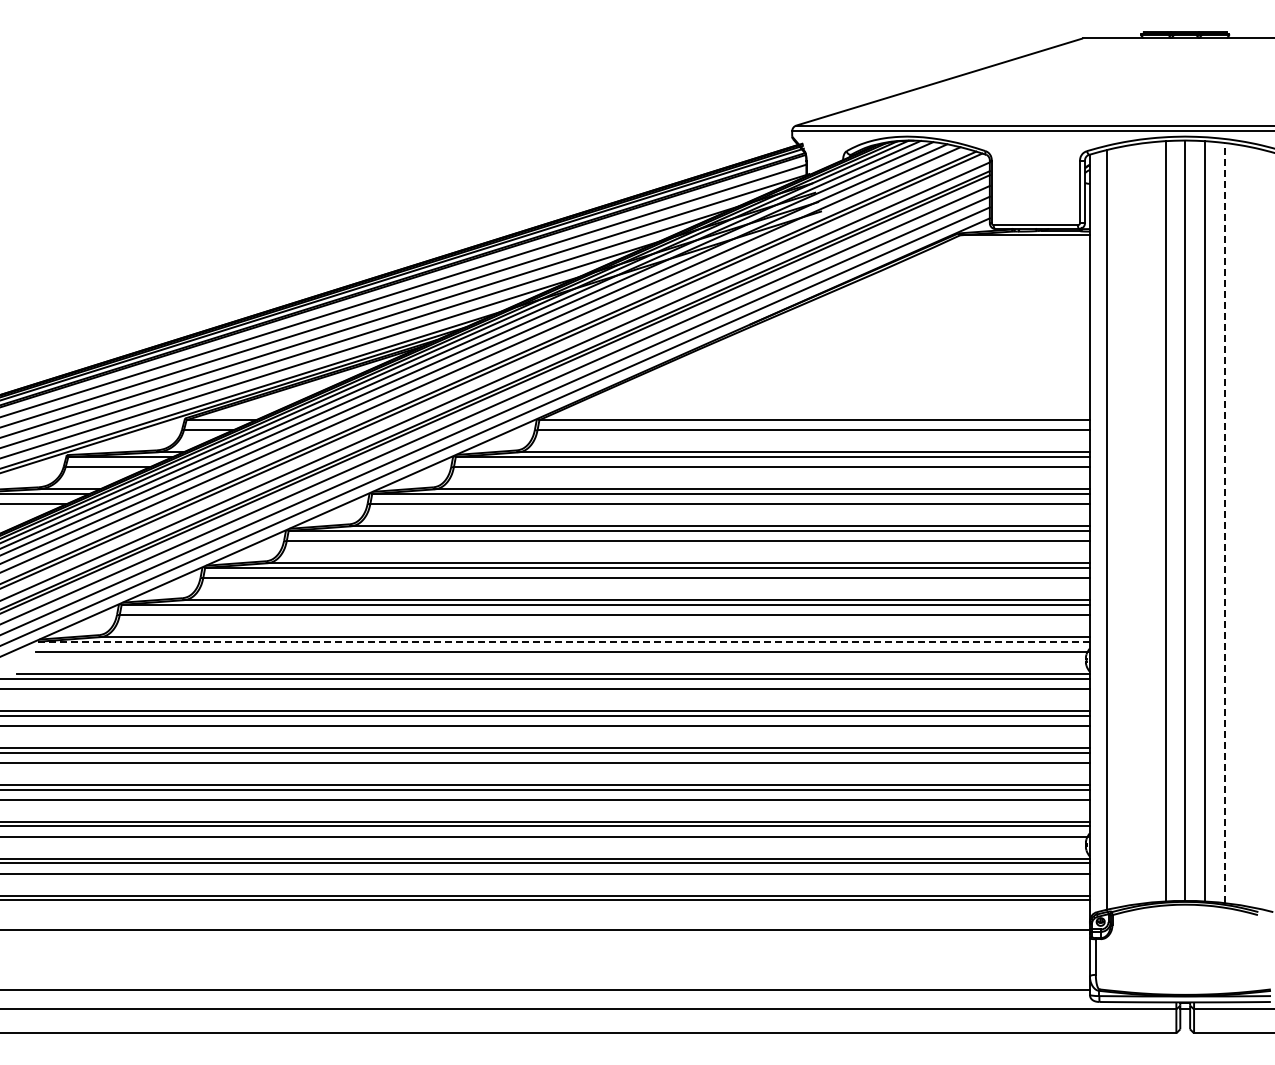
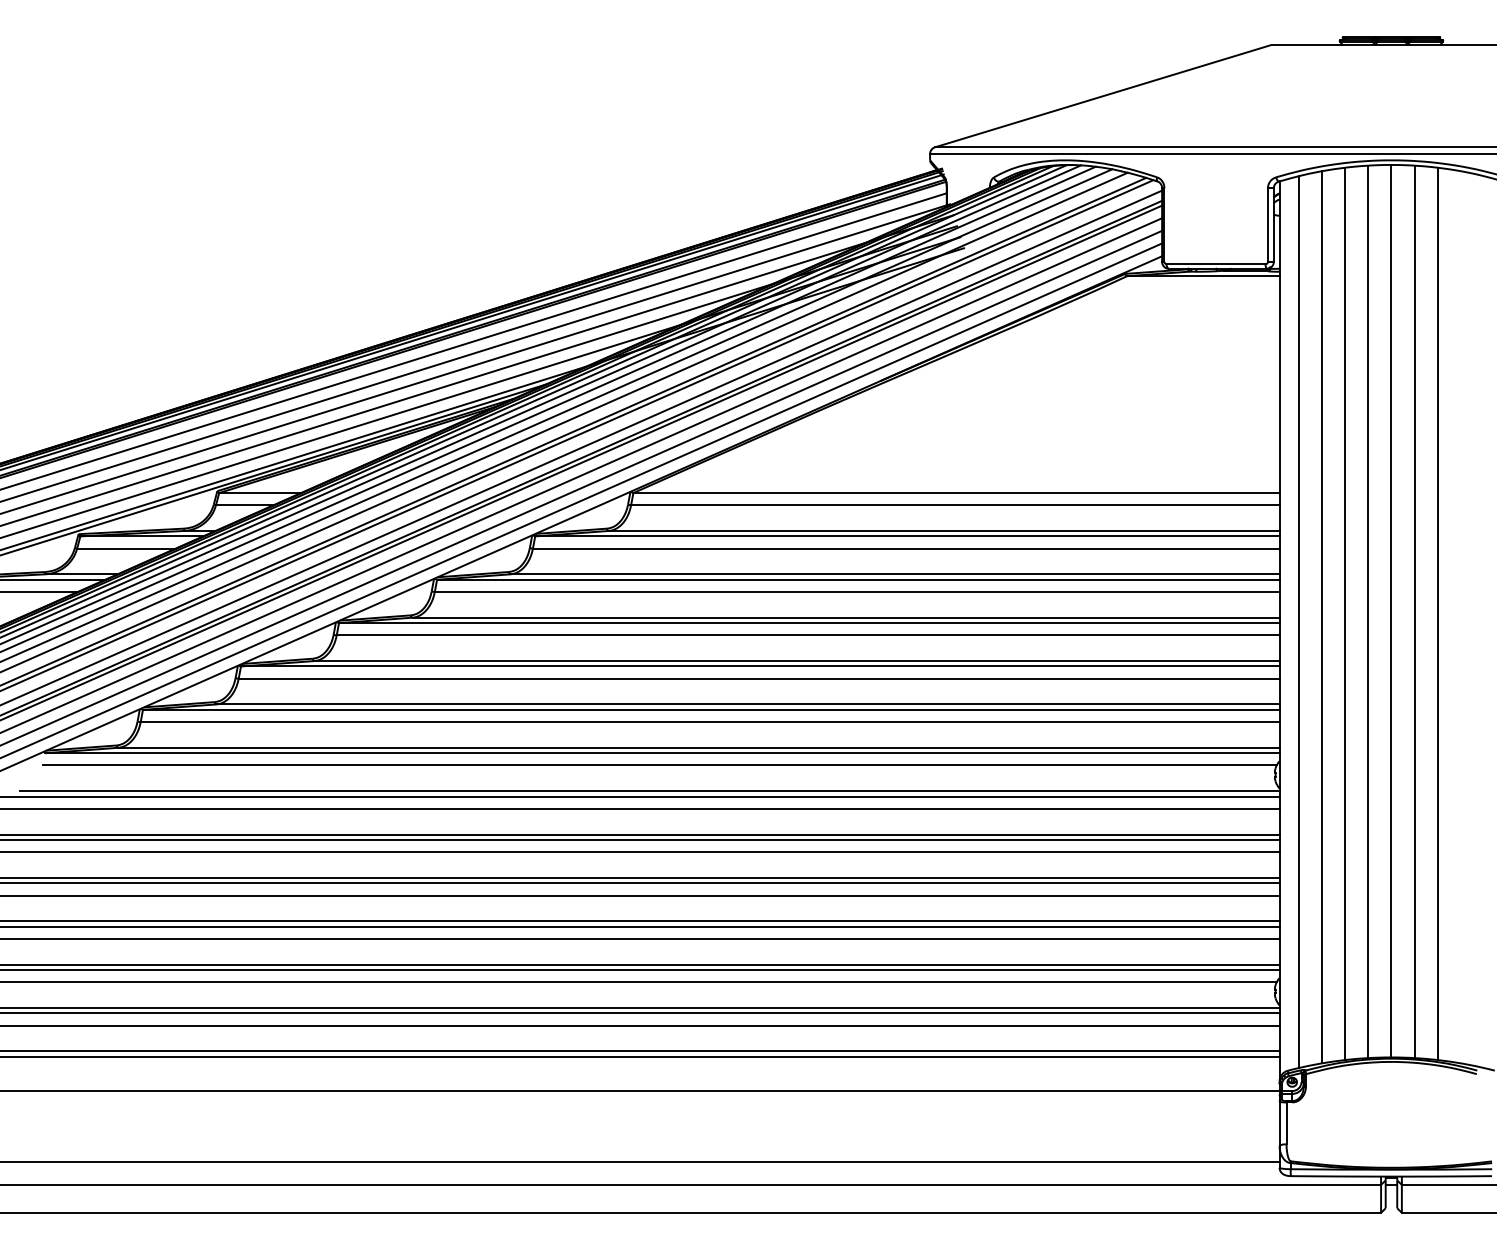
line: (1145, 522) -> (1344, 613), added
line: (1224, 522) -> (1437, 613), dashed -> solid
line: (1126, 525) -> (1322, 616), added
line: (564, 641) -> (662, 752), dashed -> solid

